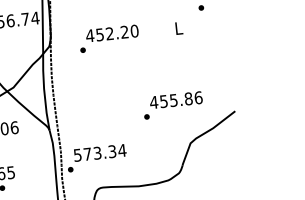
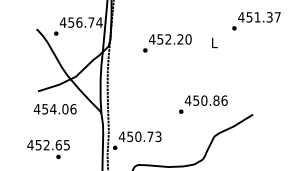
text: (109, 38) -> (167, 43), moved
text: (173, 100) -> (204, 100), 455.86 -> 450.86
text: (98, 152) -> (139, 136), 573.34 -> 450.73

